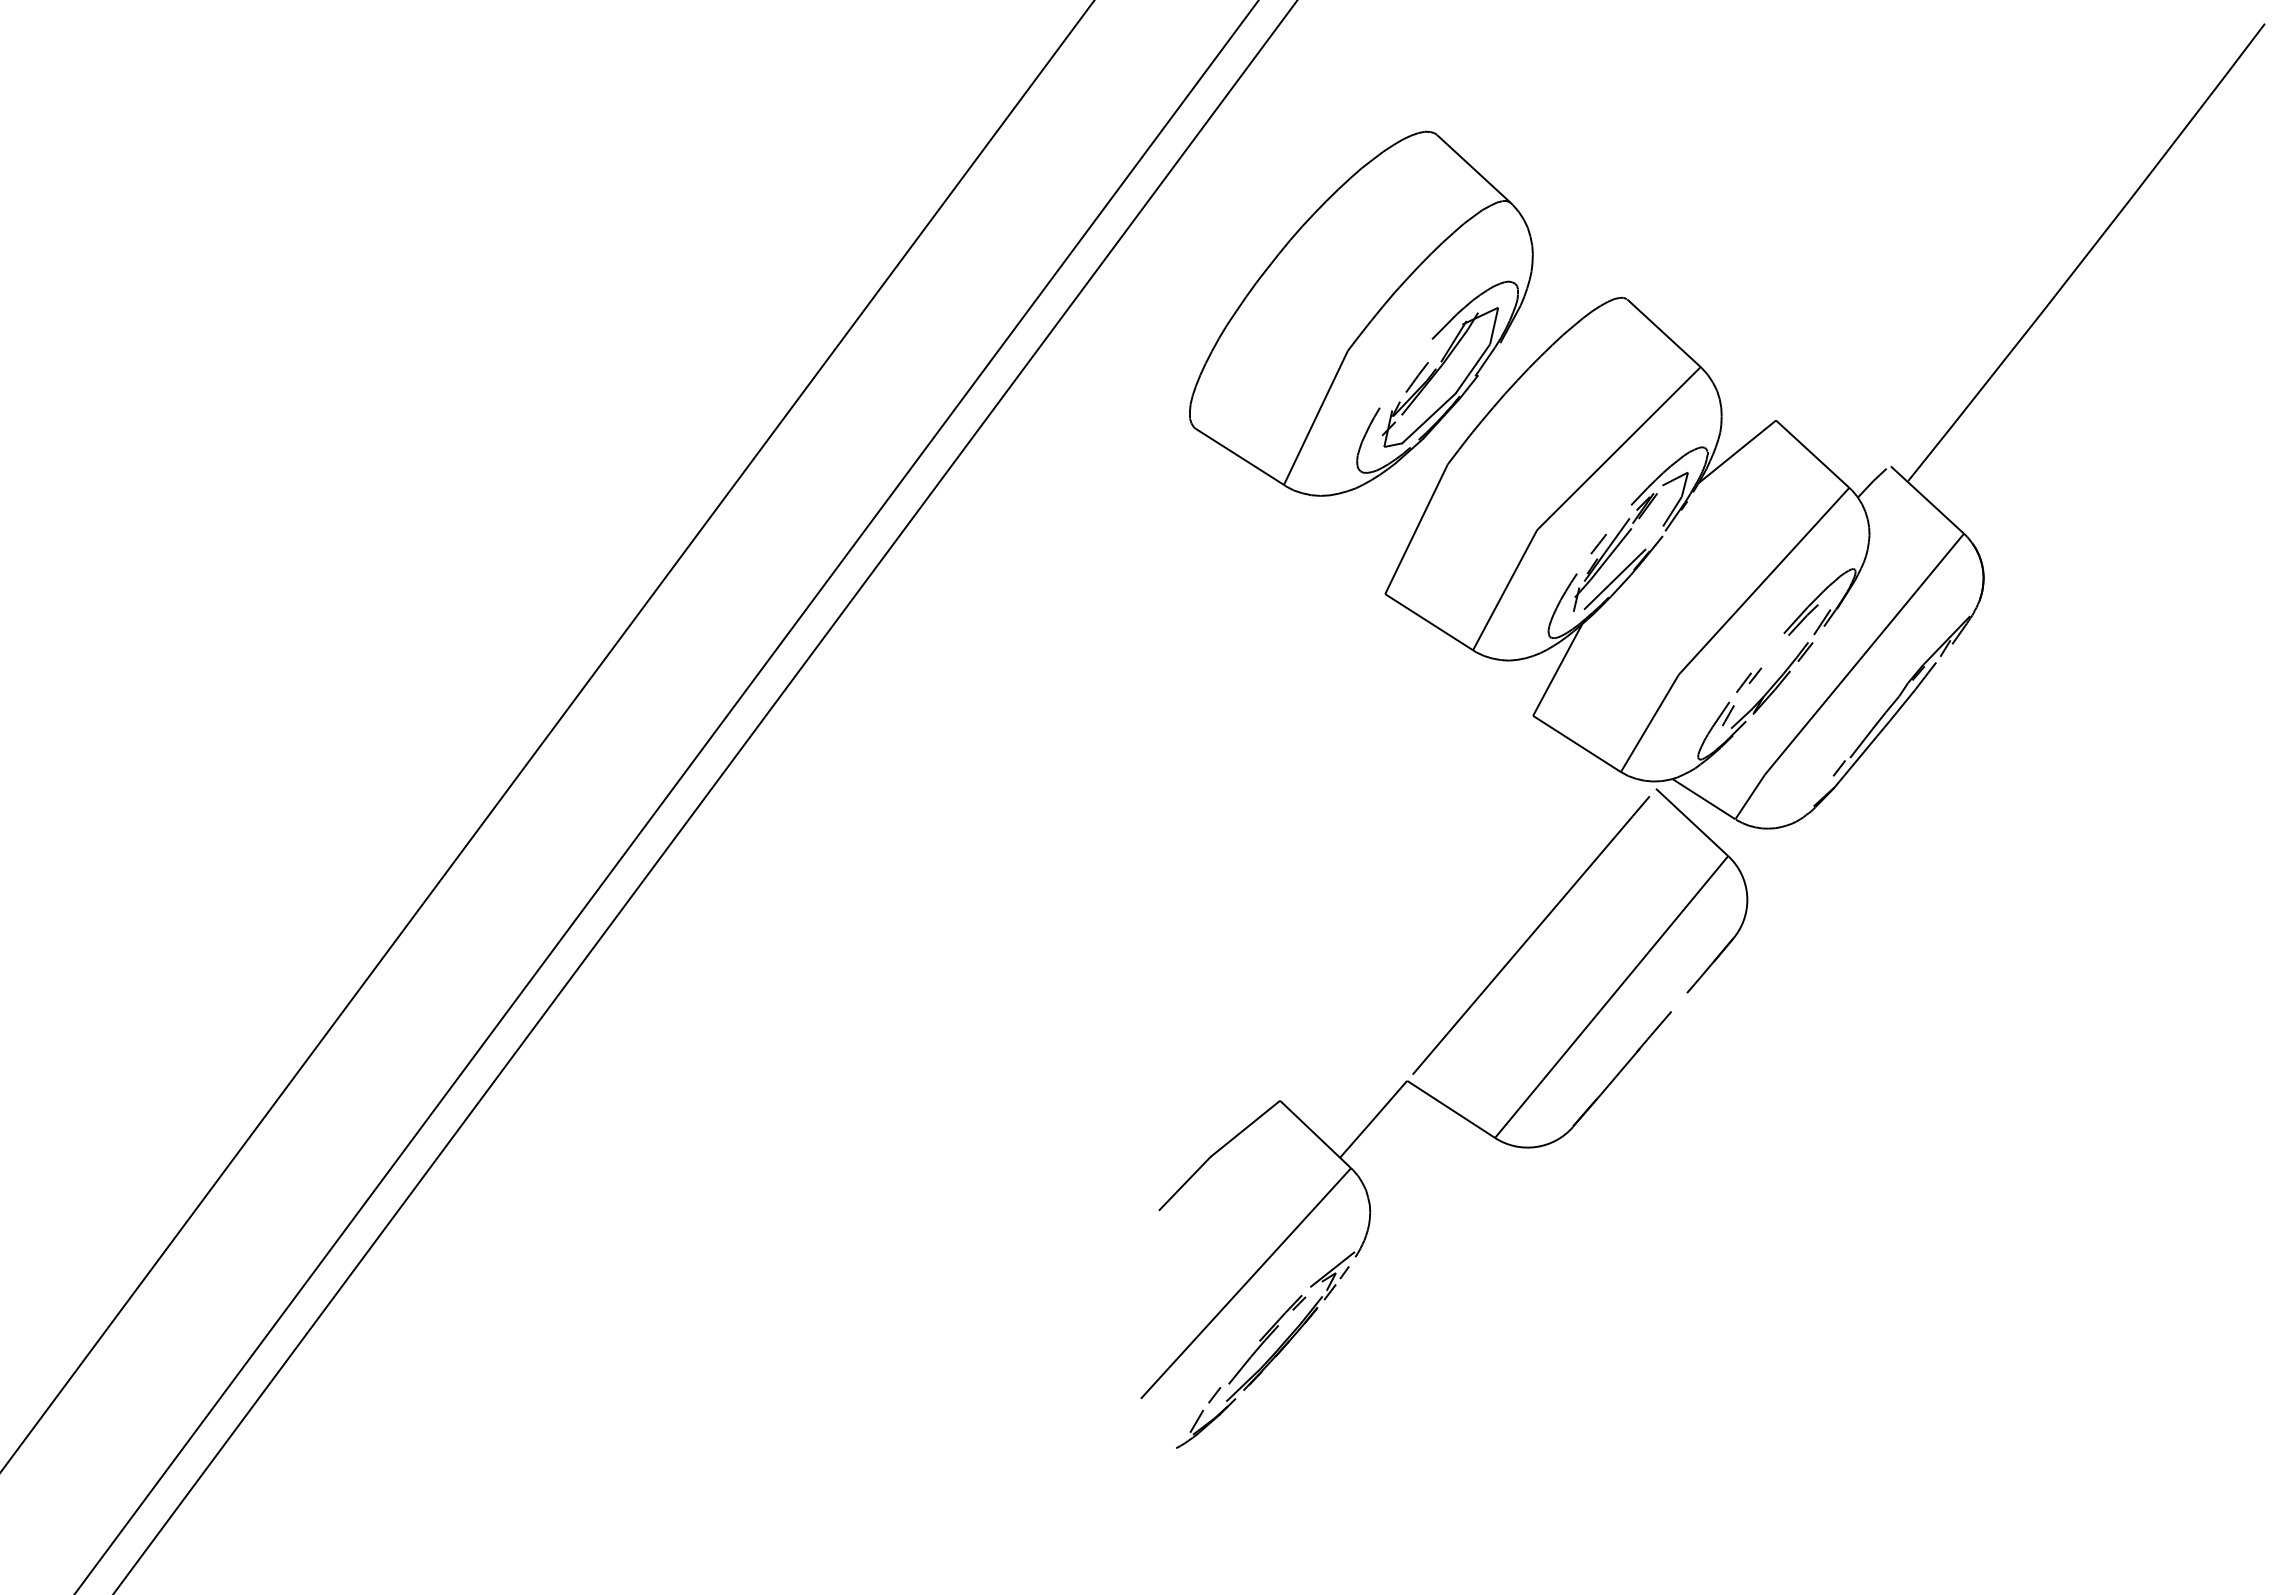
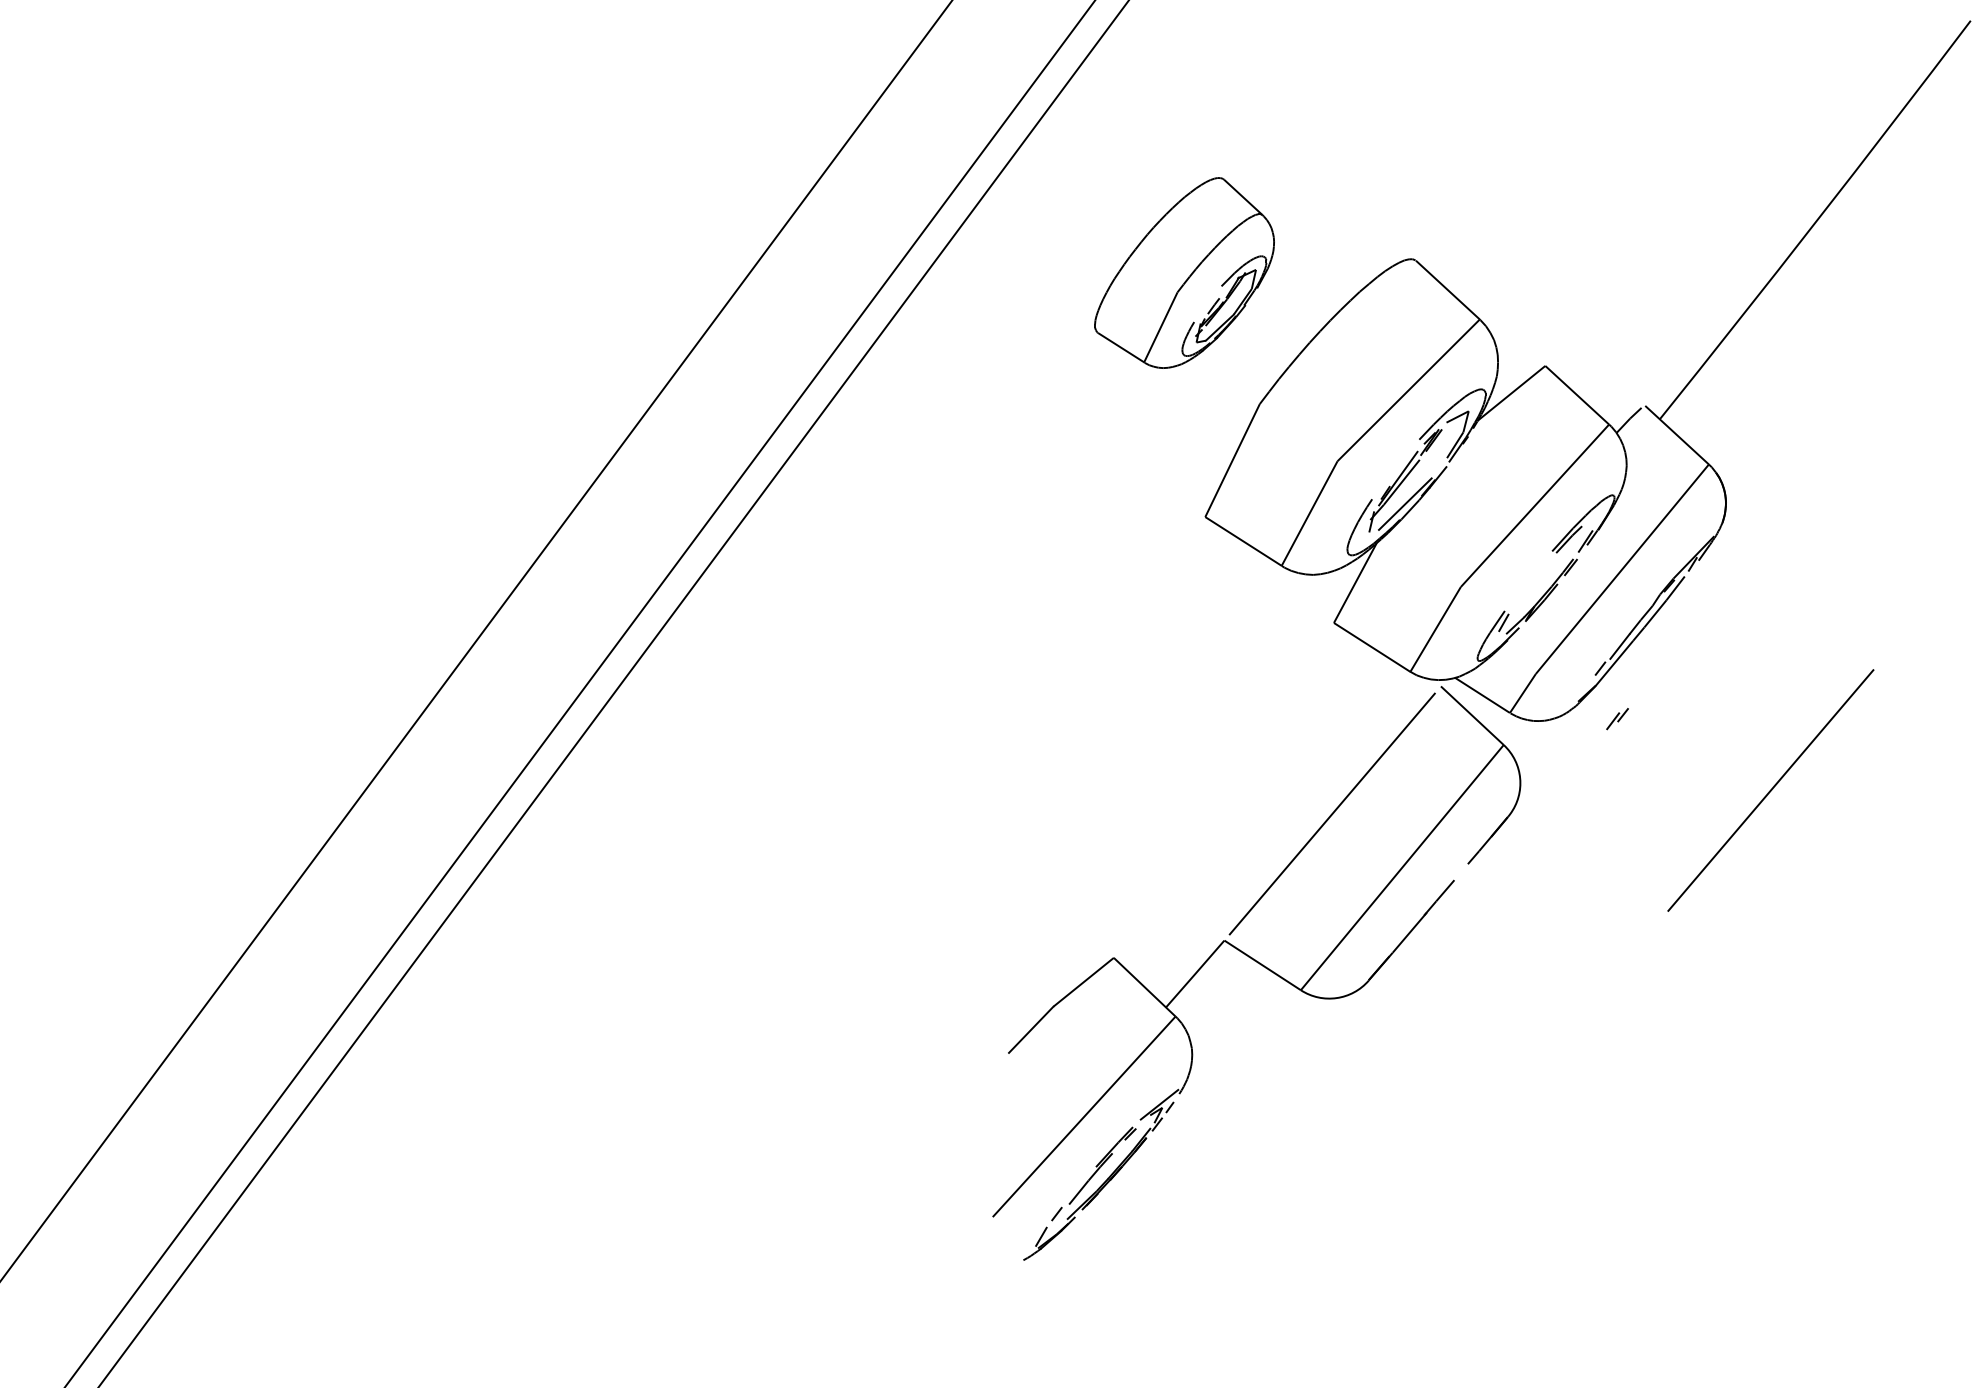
part: (1361, 313) -> (1184, 272), size x0.6
line: (1598, 544) -> (1390, 473), removed
part: (1749, 679) -> (1617, 718), moved
line: (2035, 908) -> (1771, 790), added

